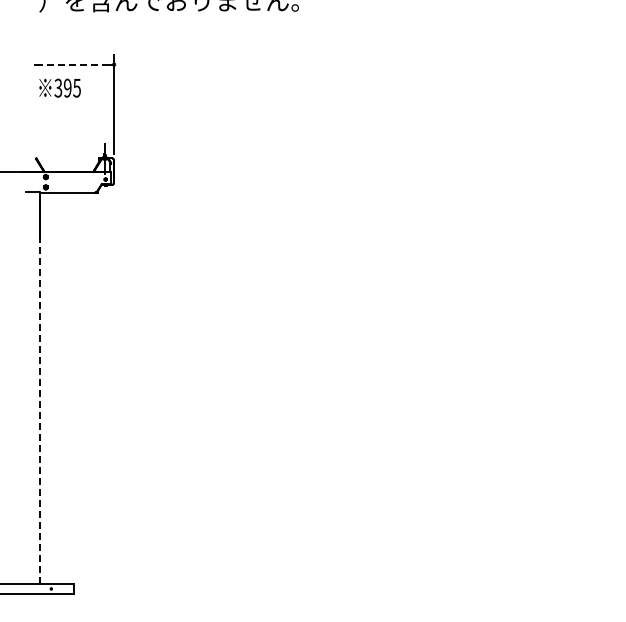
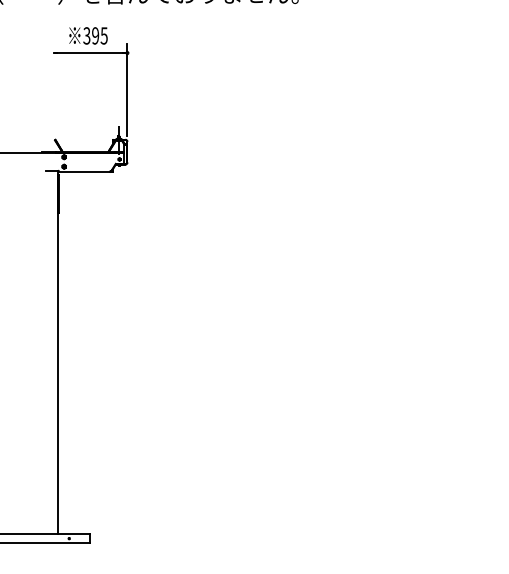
line: (73, 64) -> (89, 52), dashed -> solid
text: (59, 87) -> (87, 35), moved
line: (39, 387) -> (58, 352), dashed -> solid

